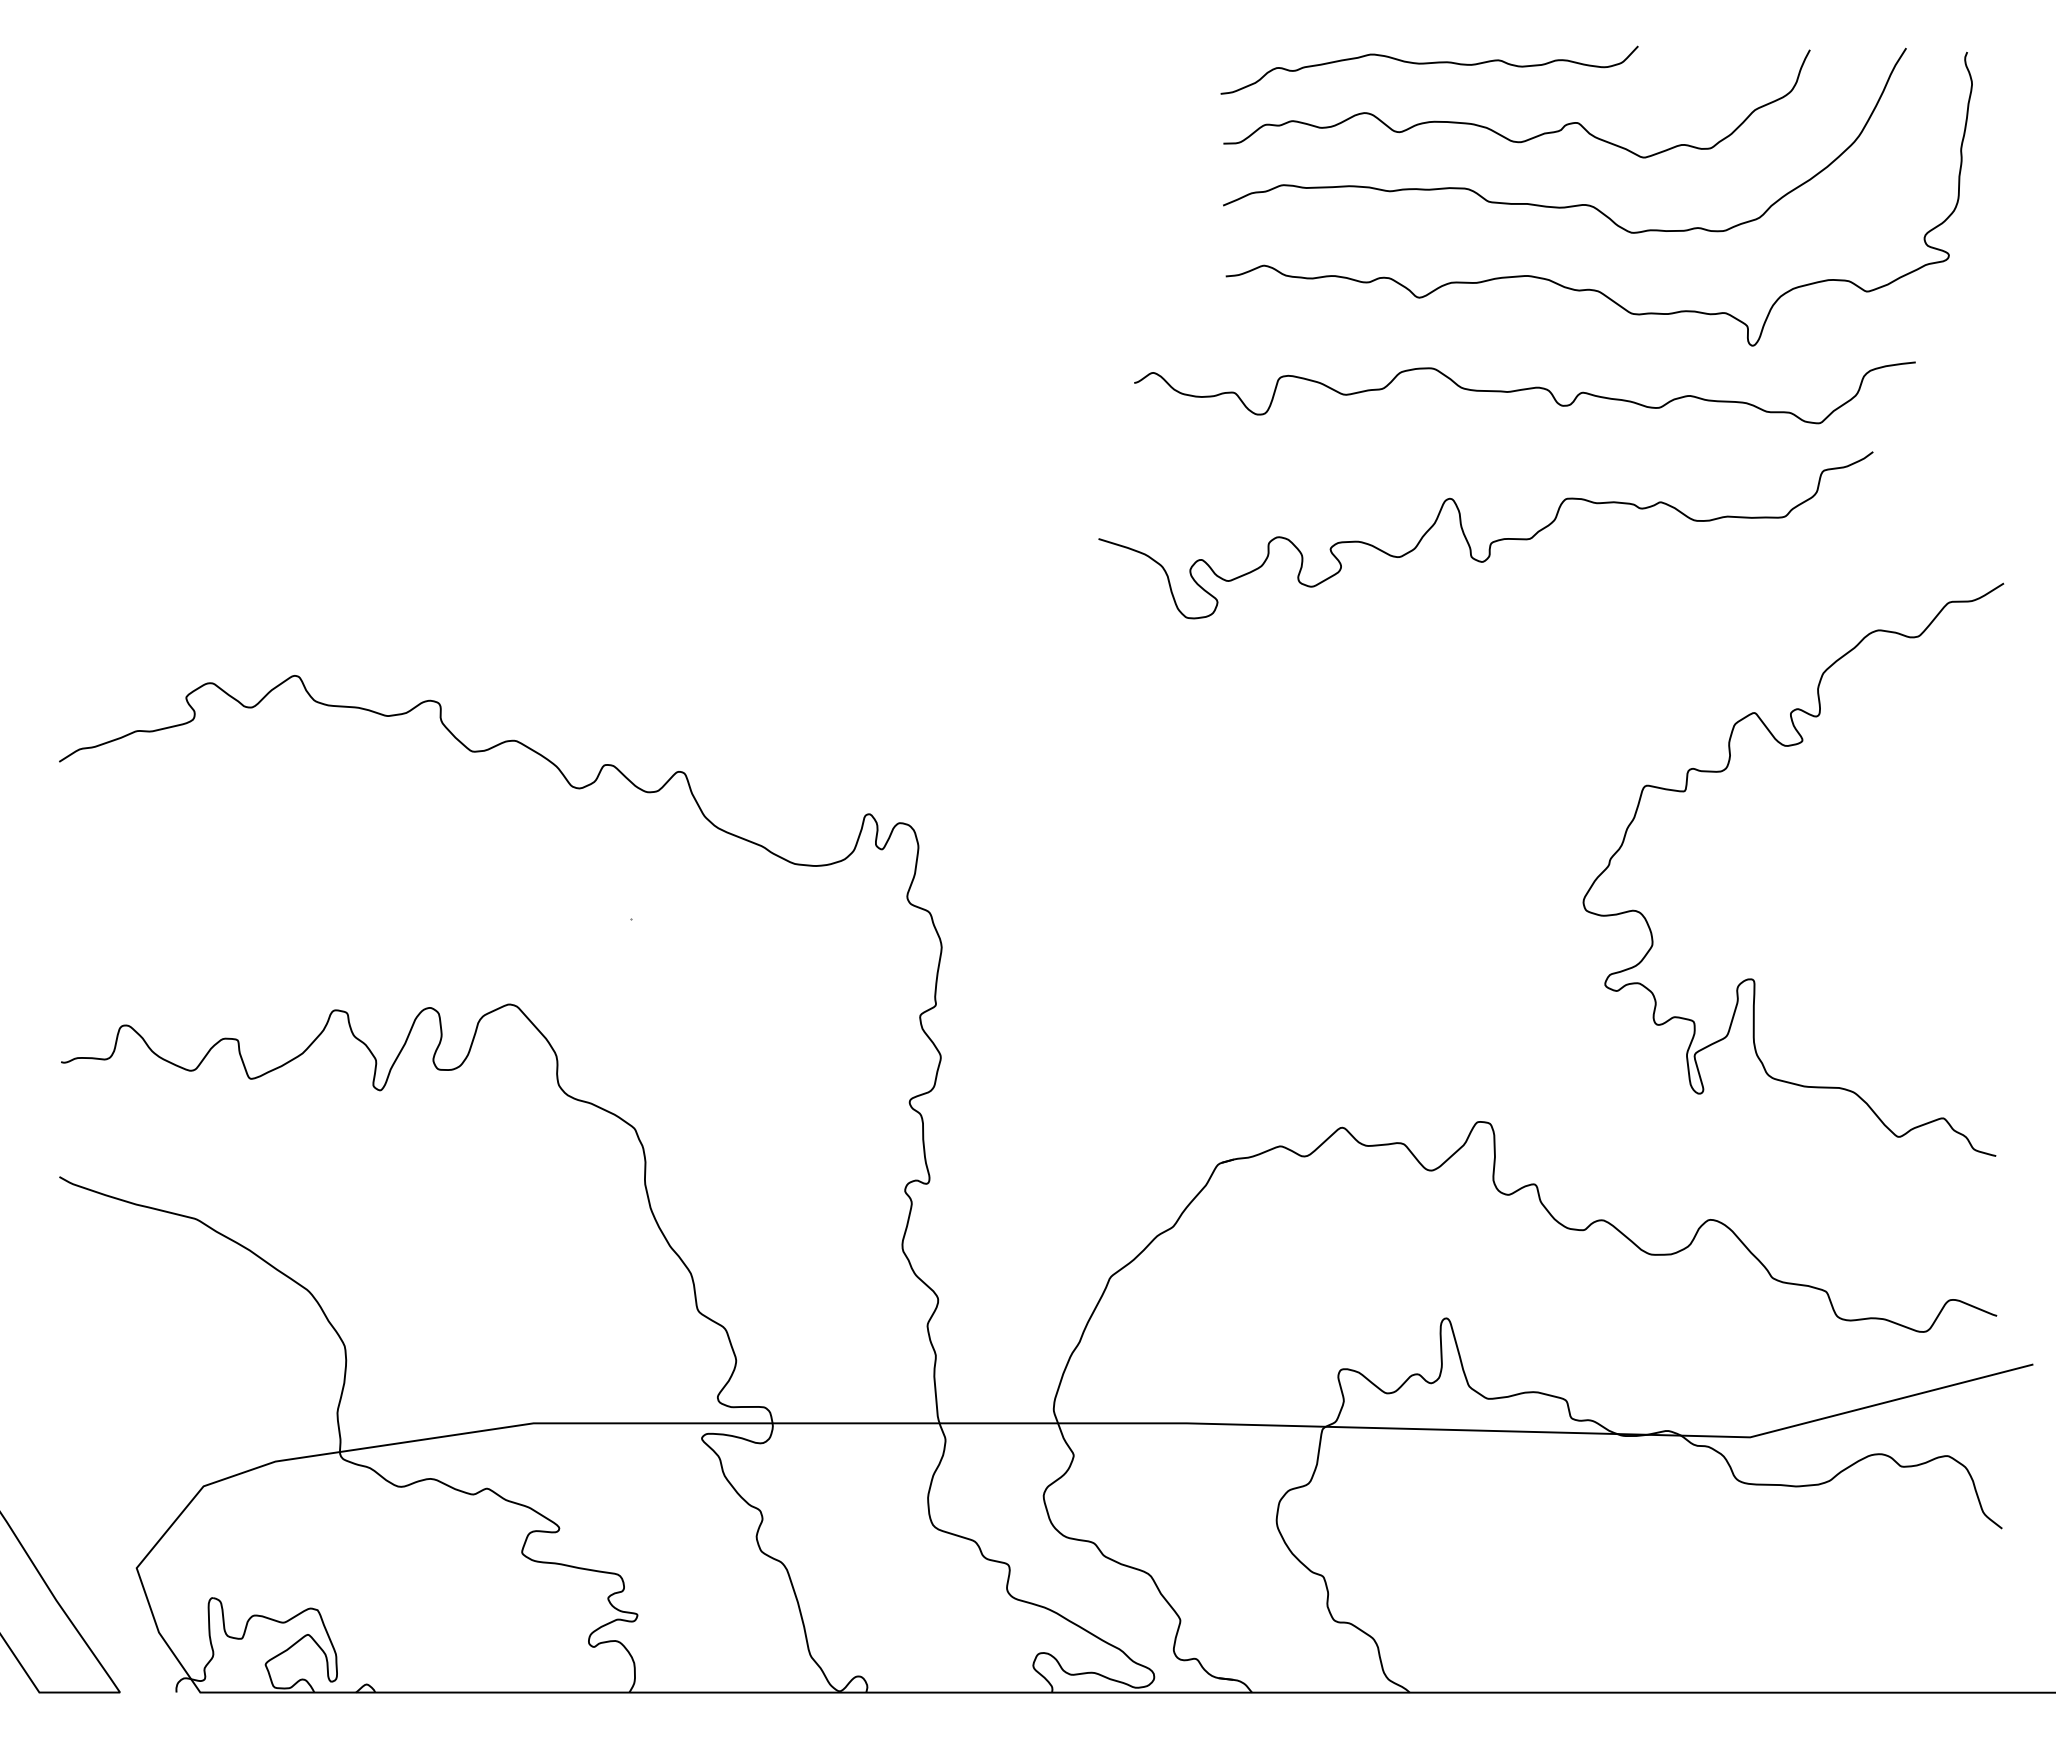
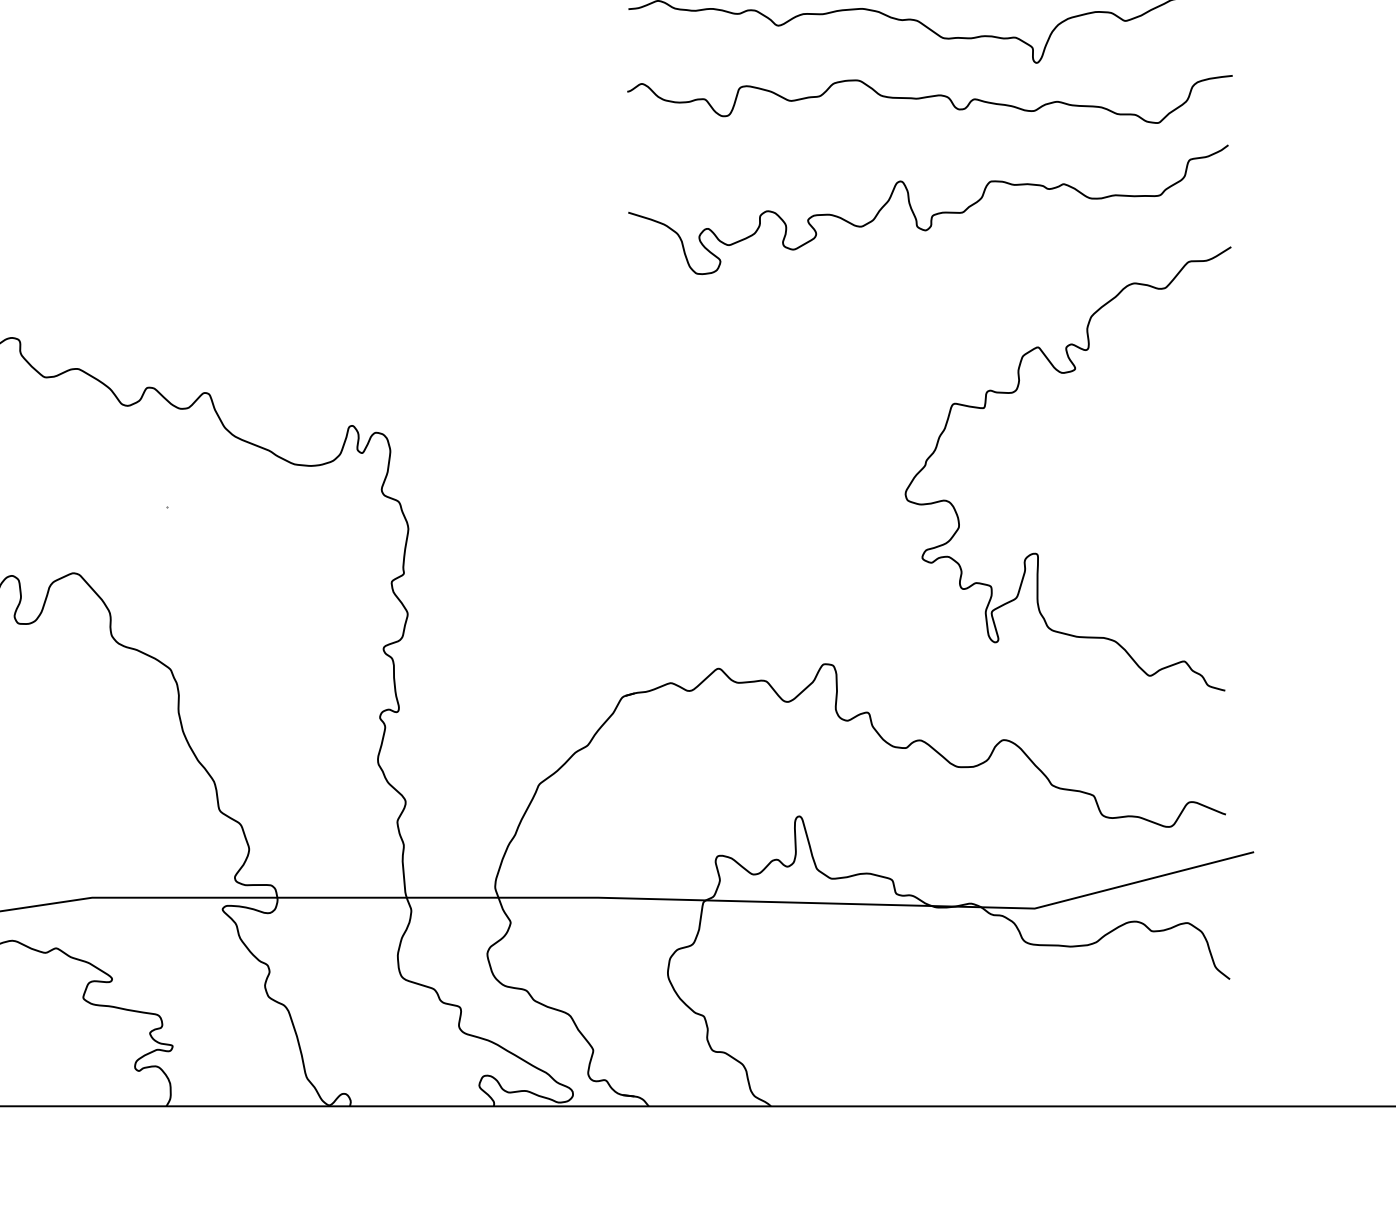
curve: (1524, 390) -> (929, 97), moved
curve: (1490, 542) -> (931, 215), moved

